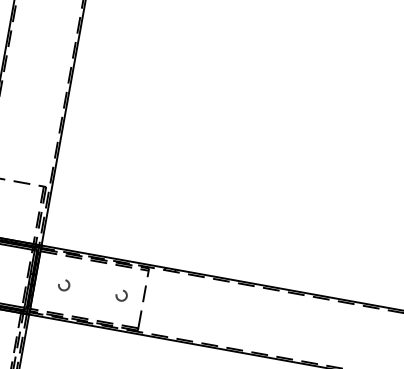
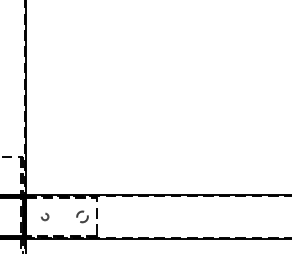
circle: (121, 294) -> (82, 216), size x1.6

